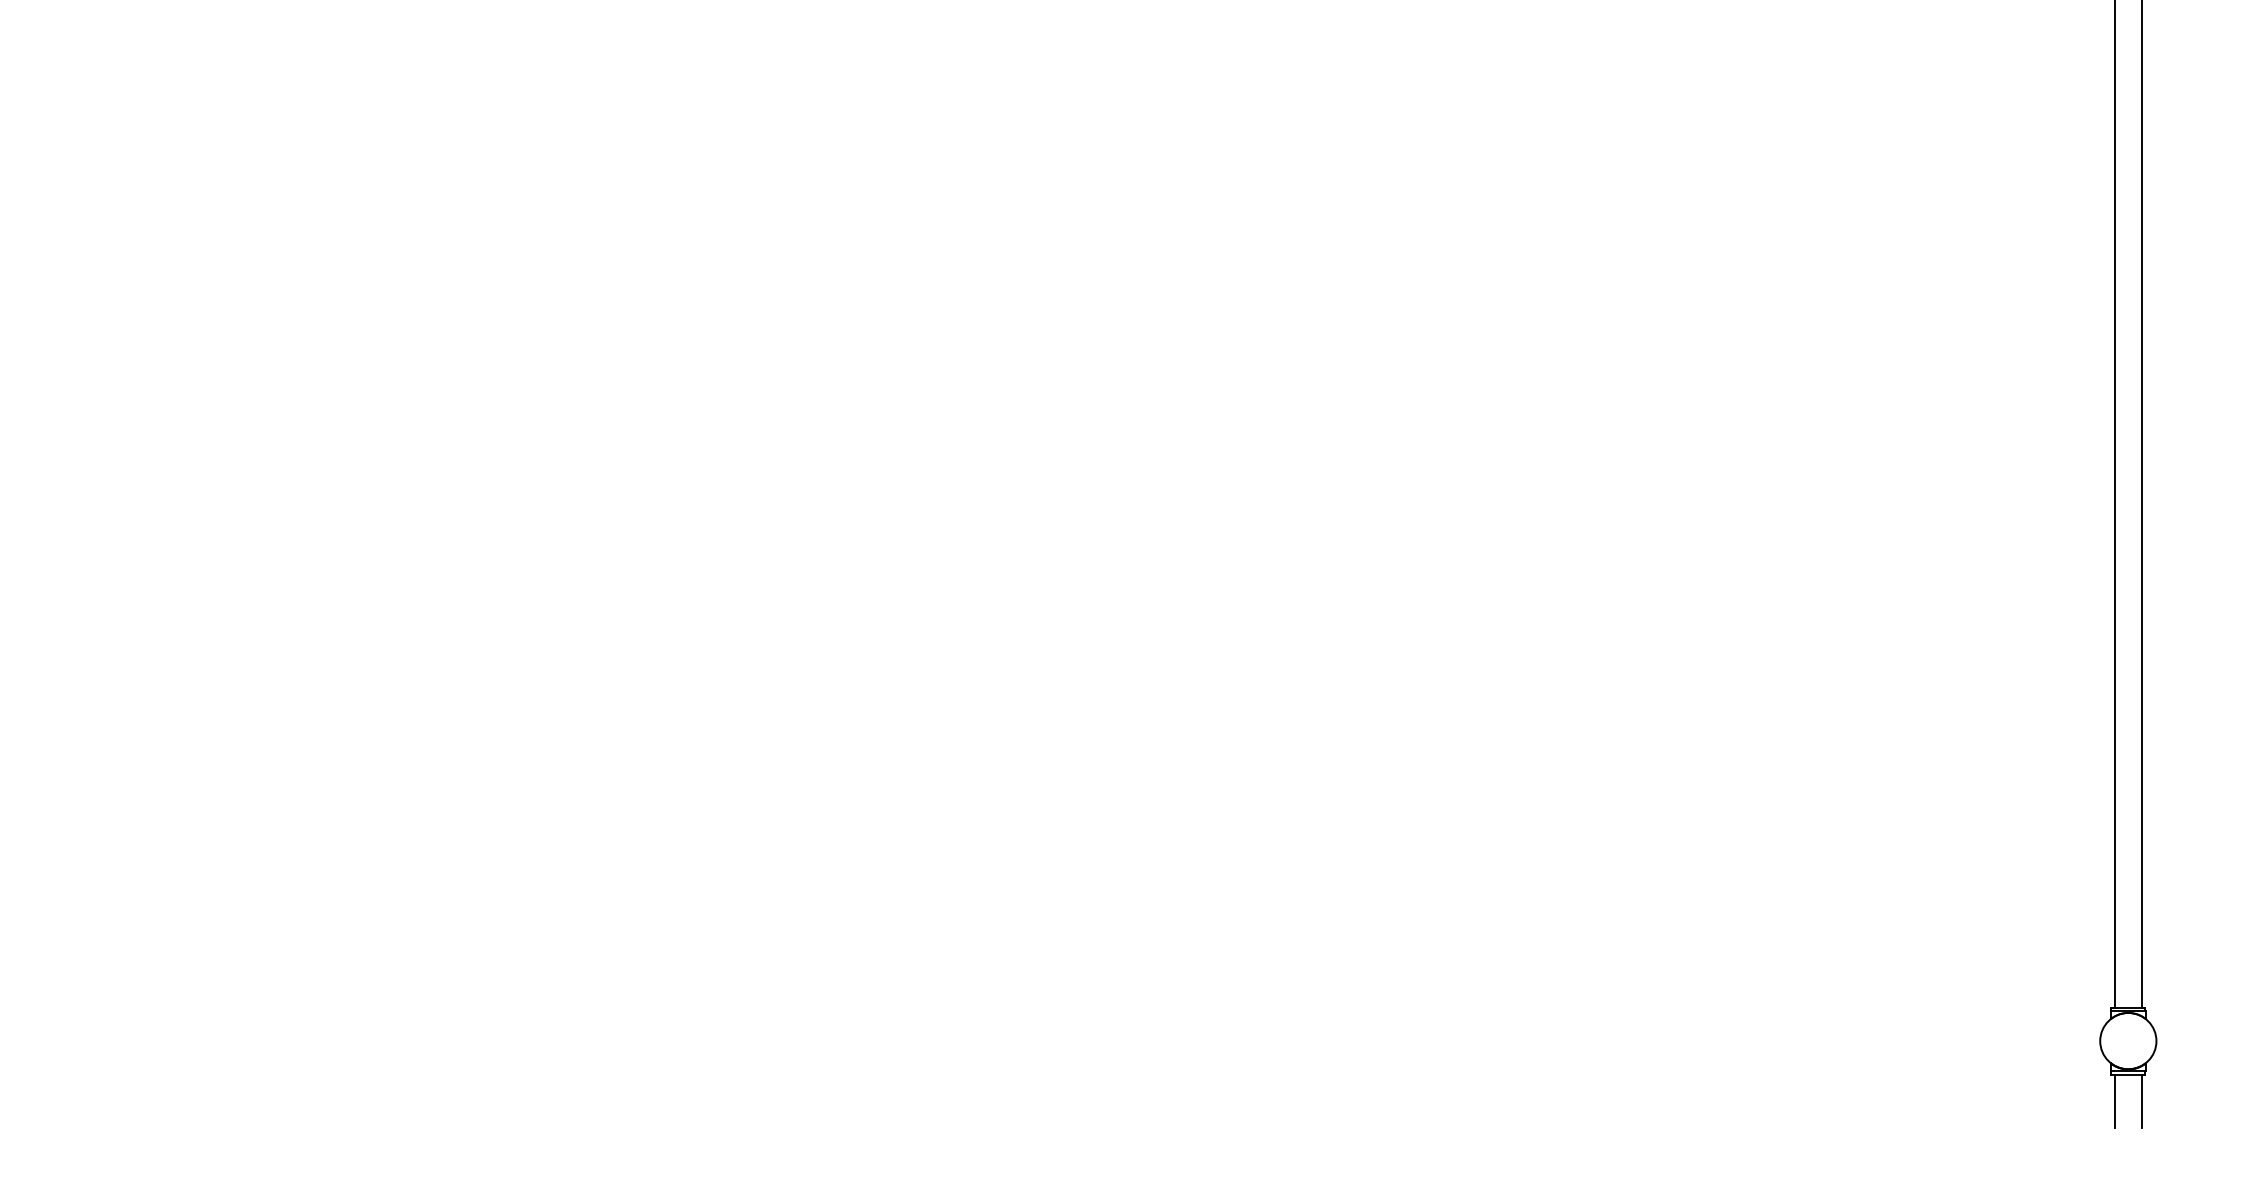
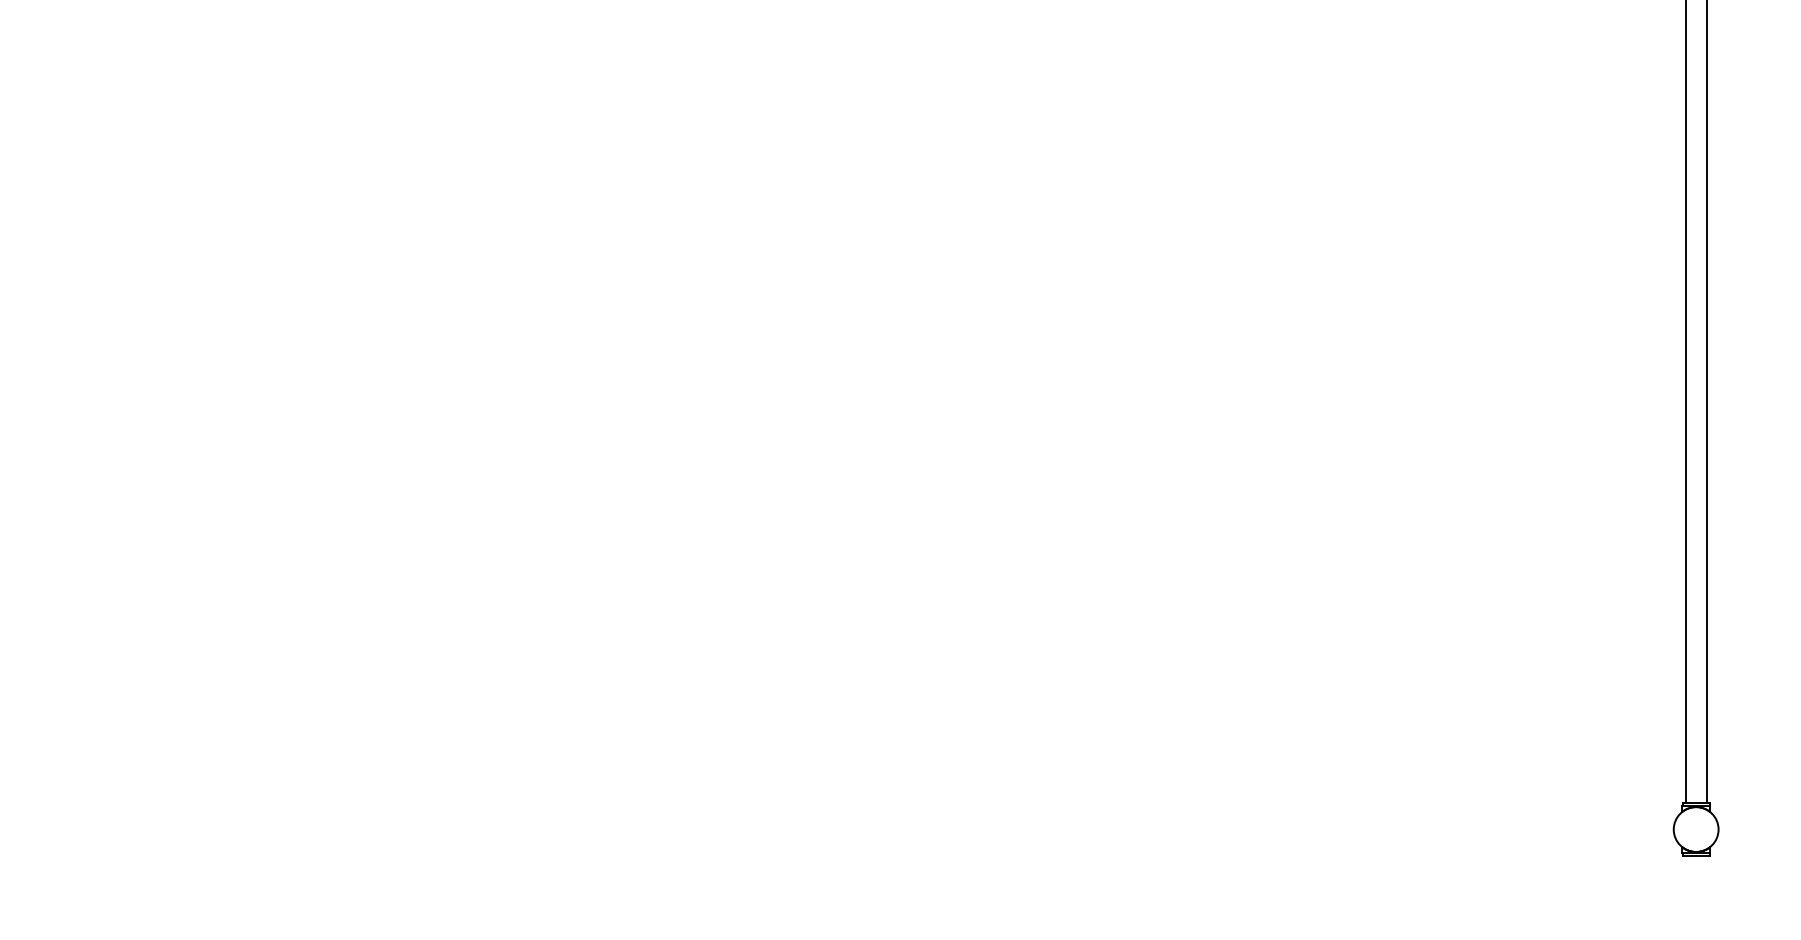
line: (2115, 1101) -> (1685, 877), removed
line: (2141, 1101) -> (1706, 877), removed

